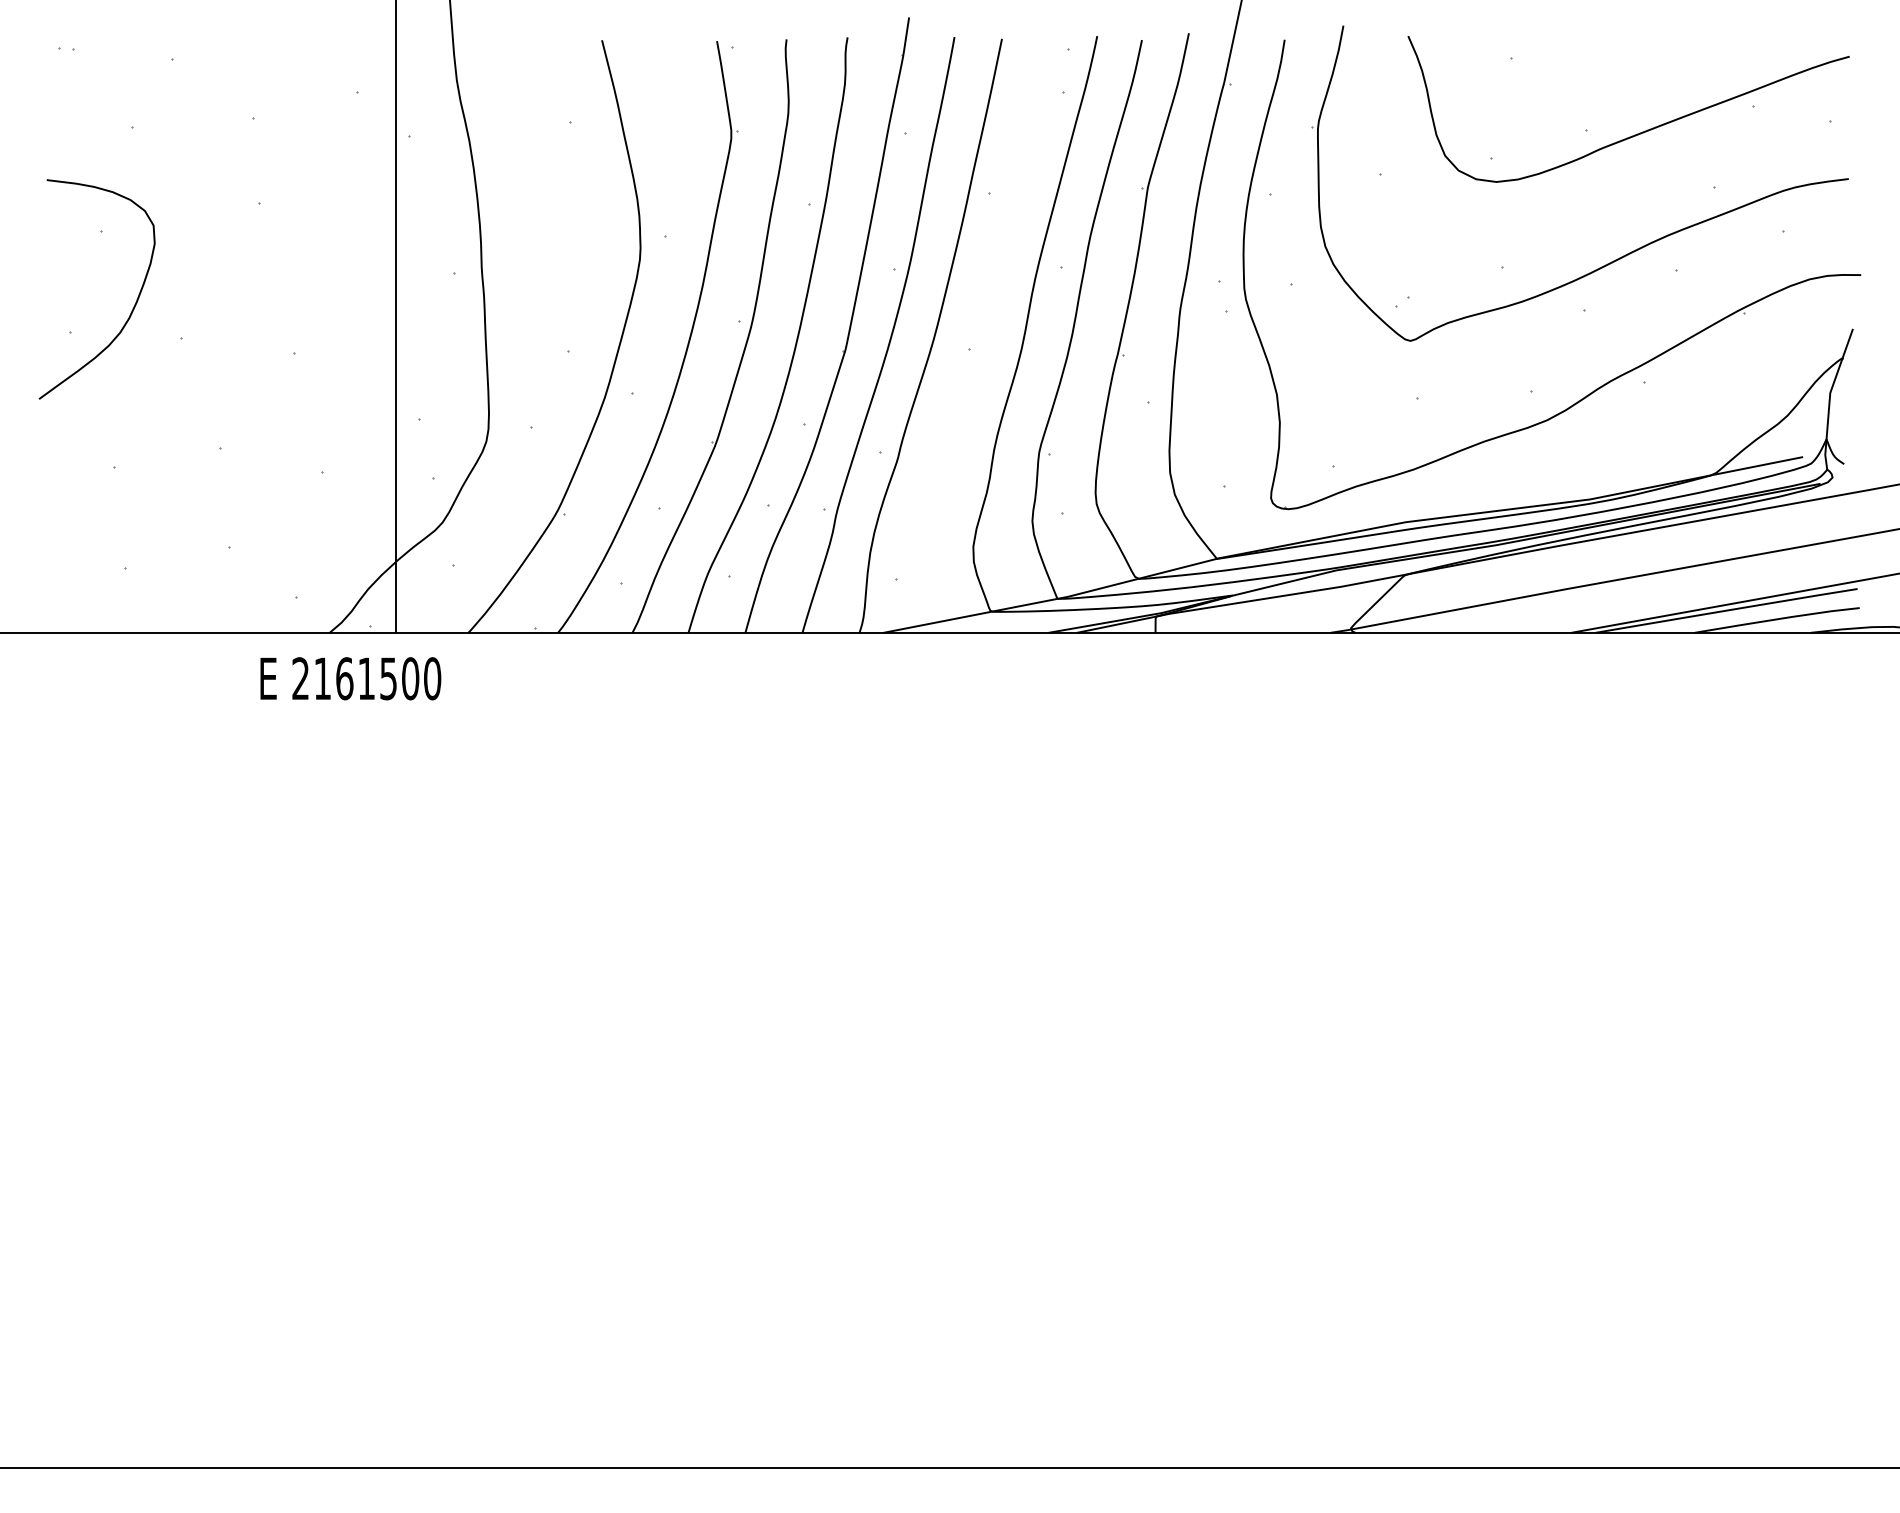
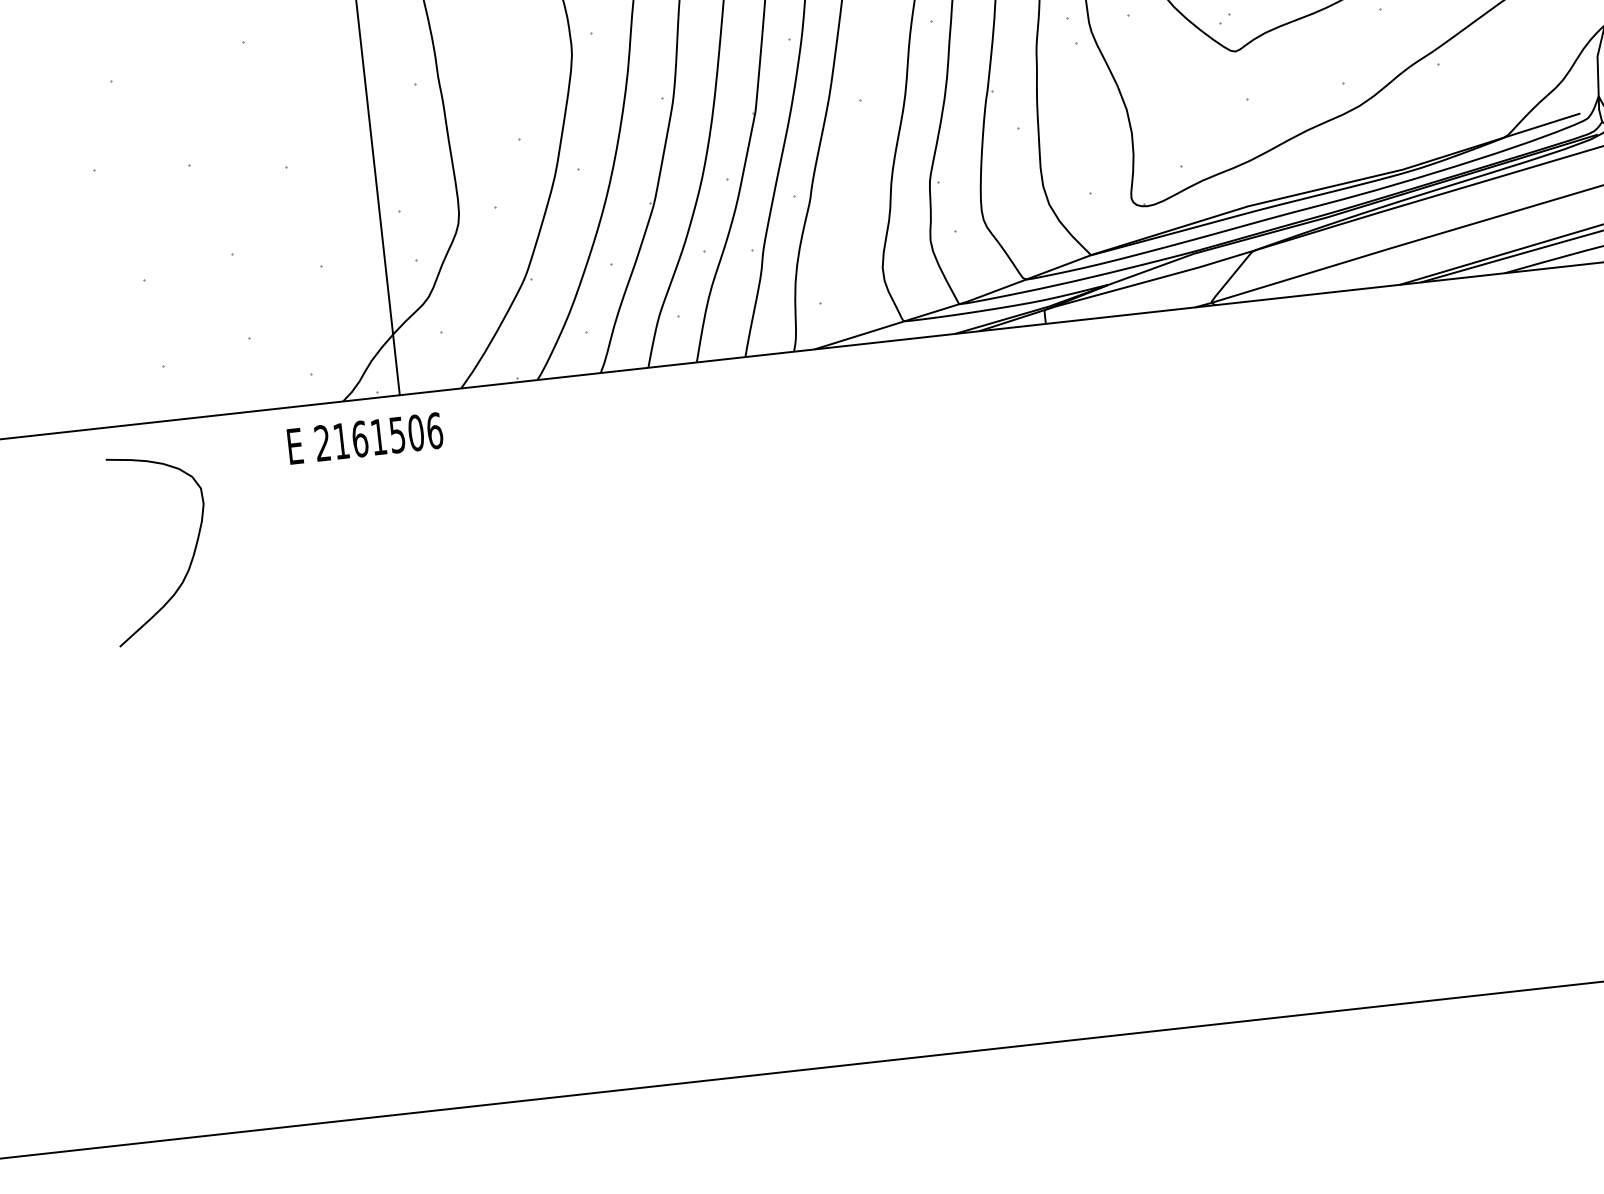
curve: (132, 308) -> (190, 561), moved
text: (432, 678) -> (434, 430), 2161500 -> 2161506

